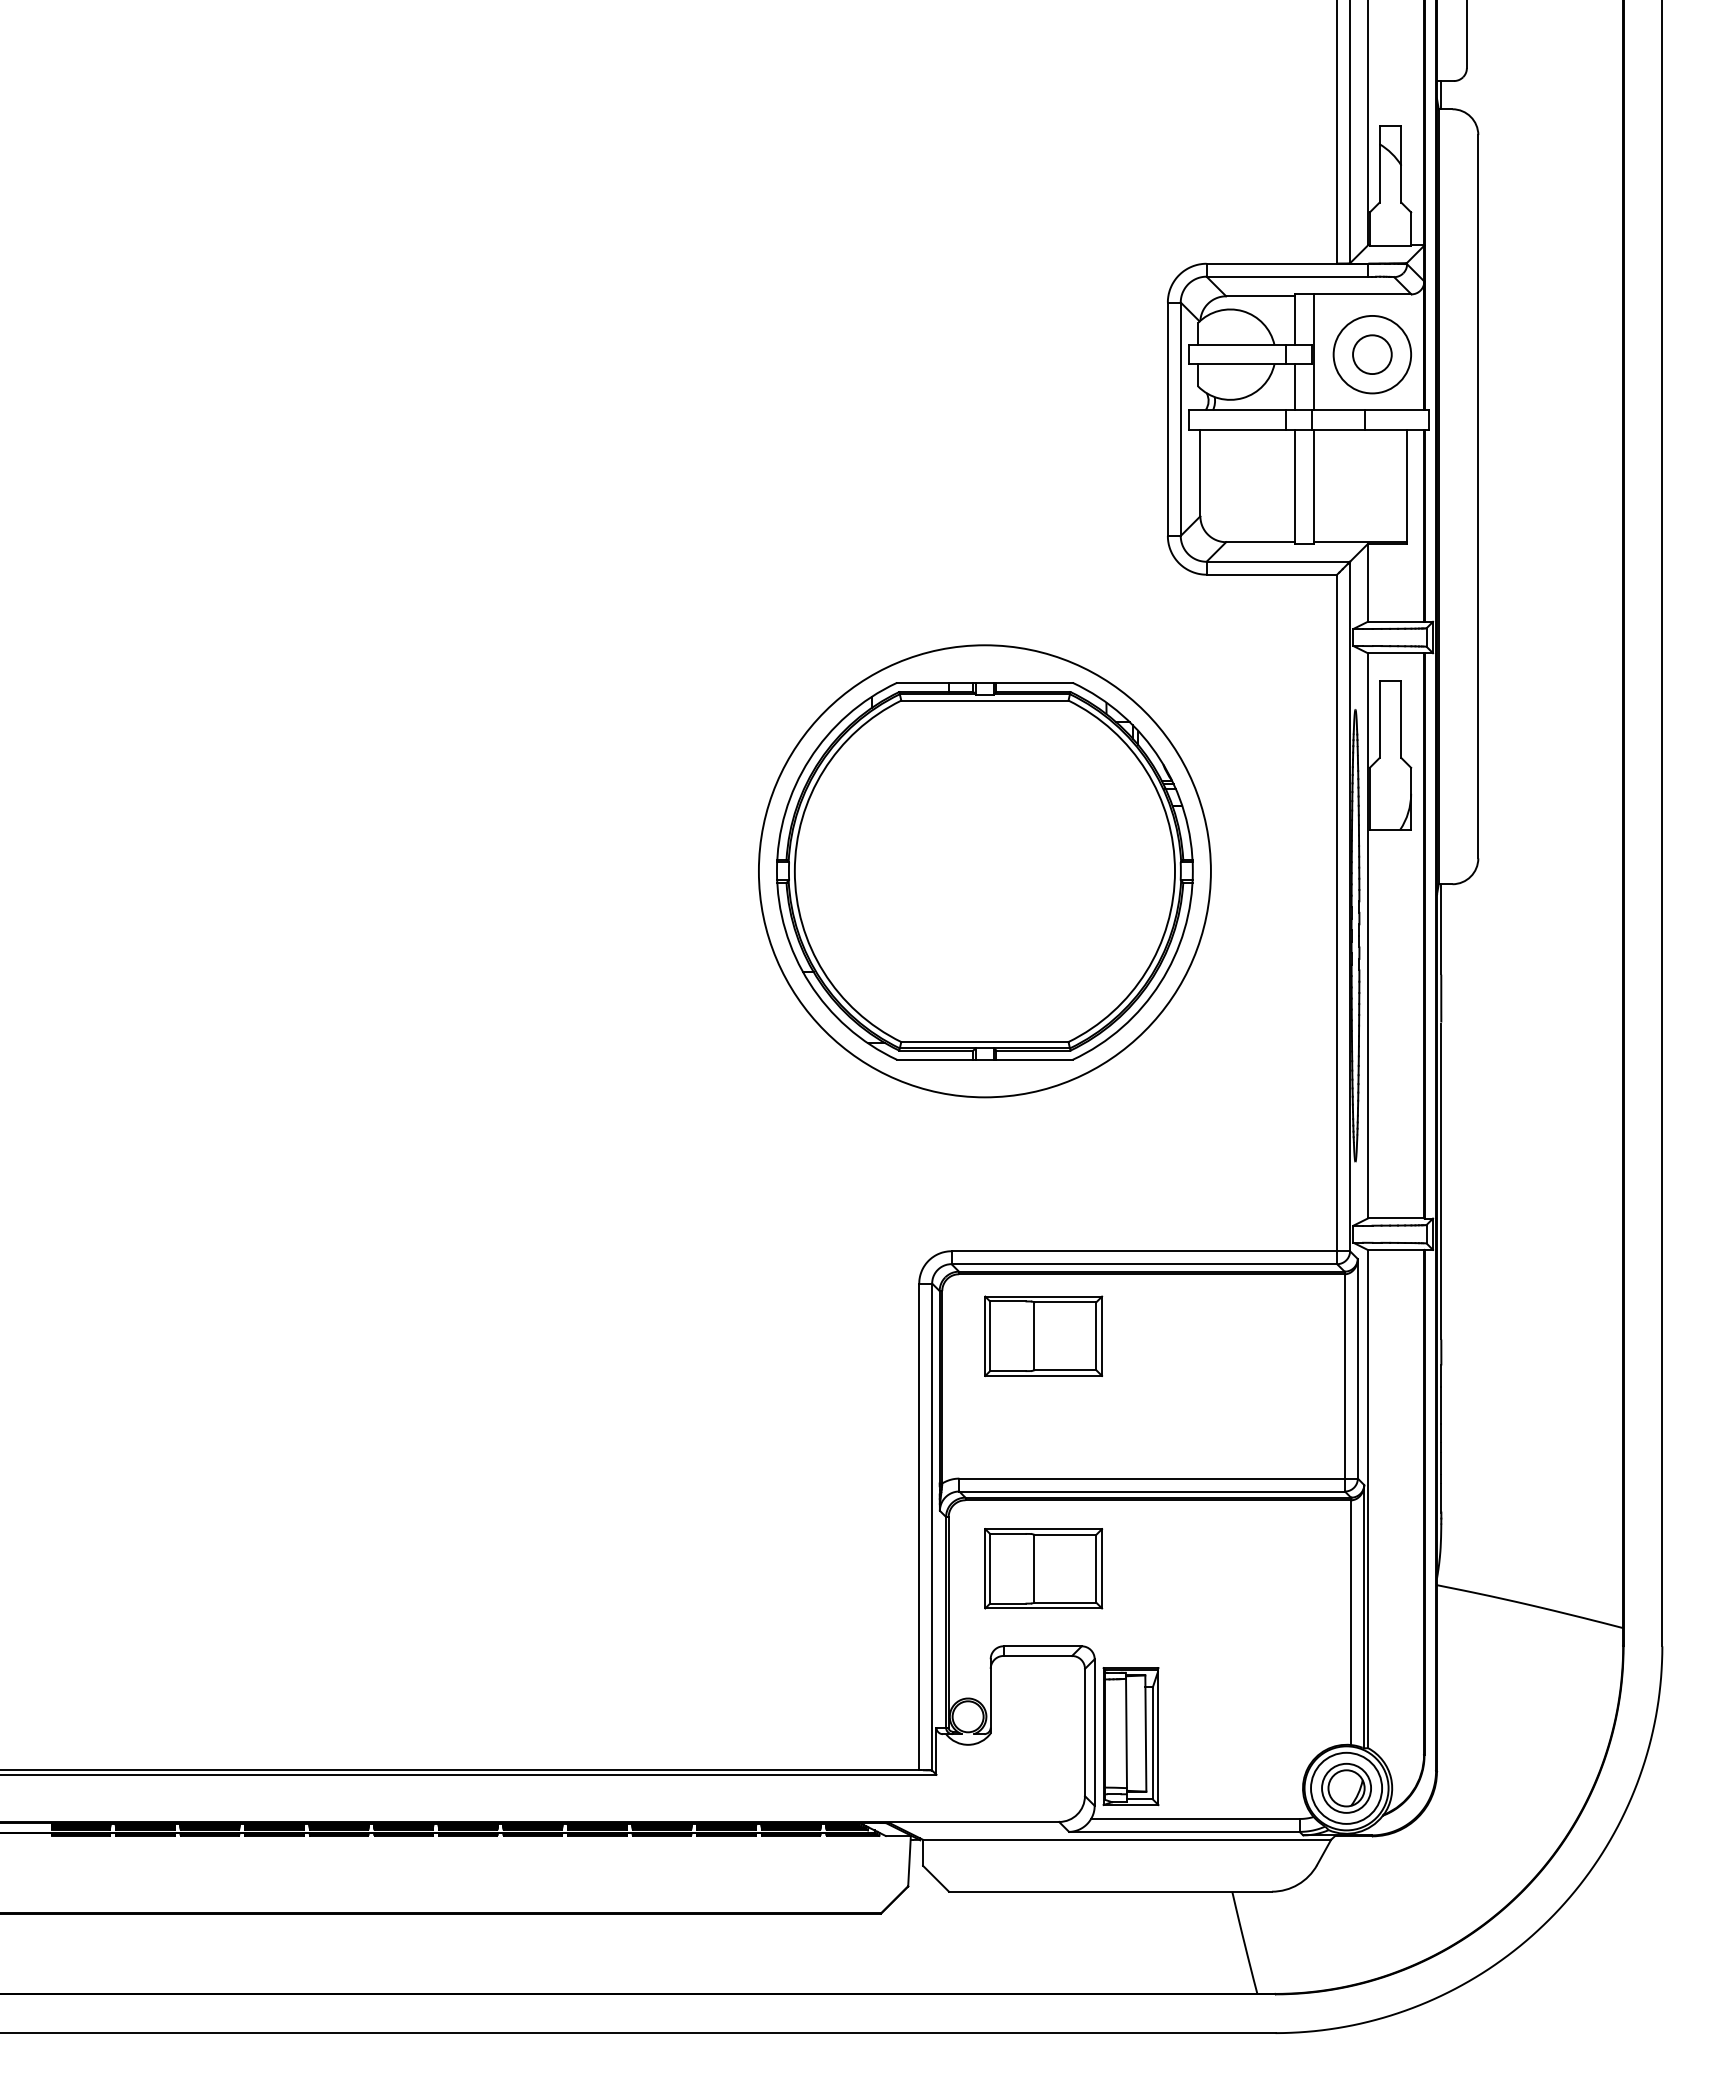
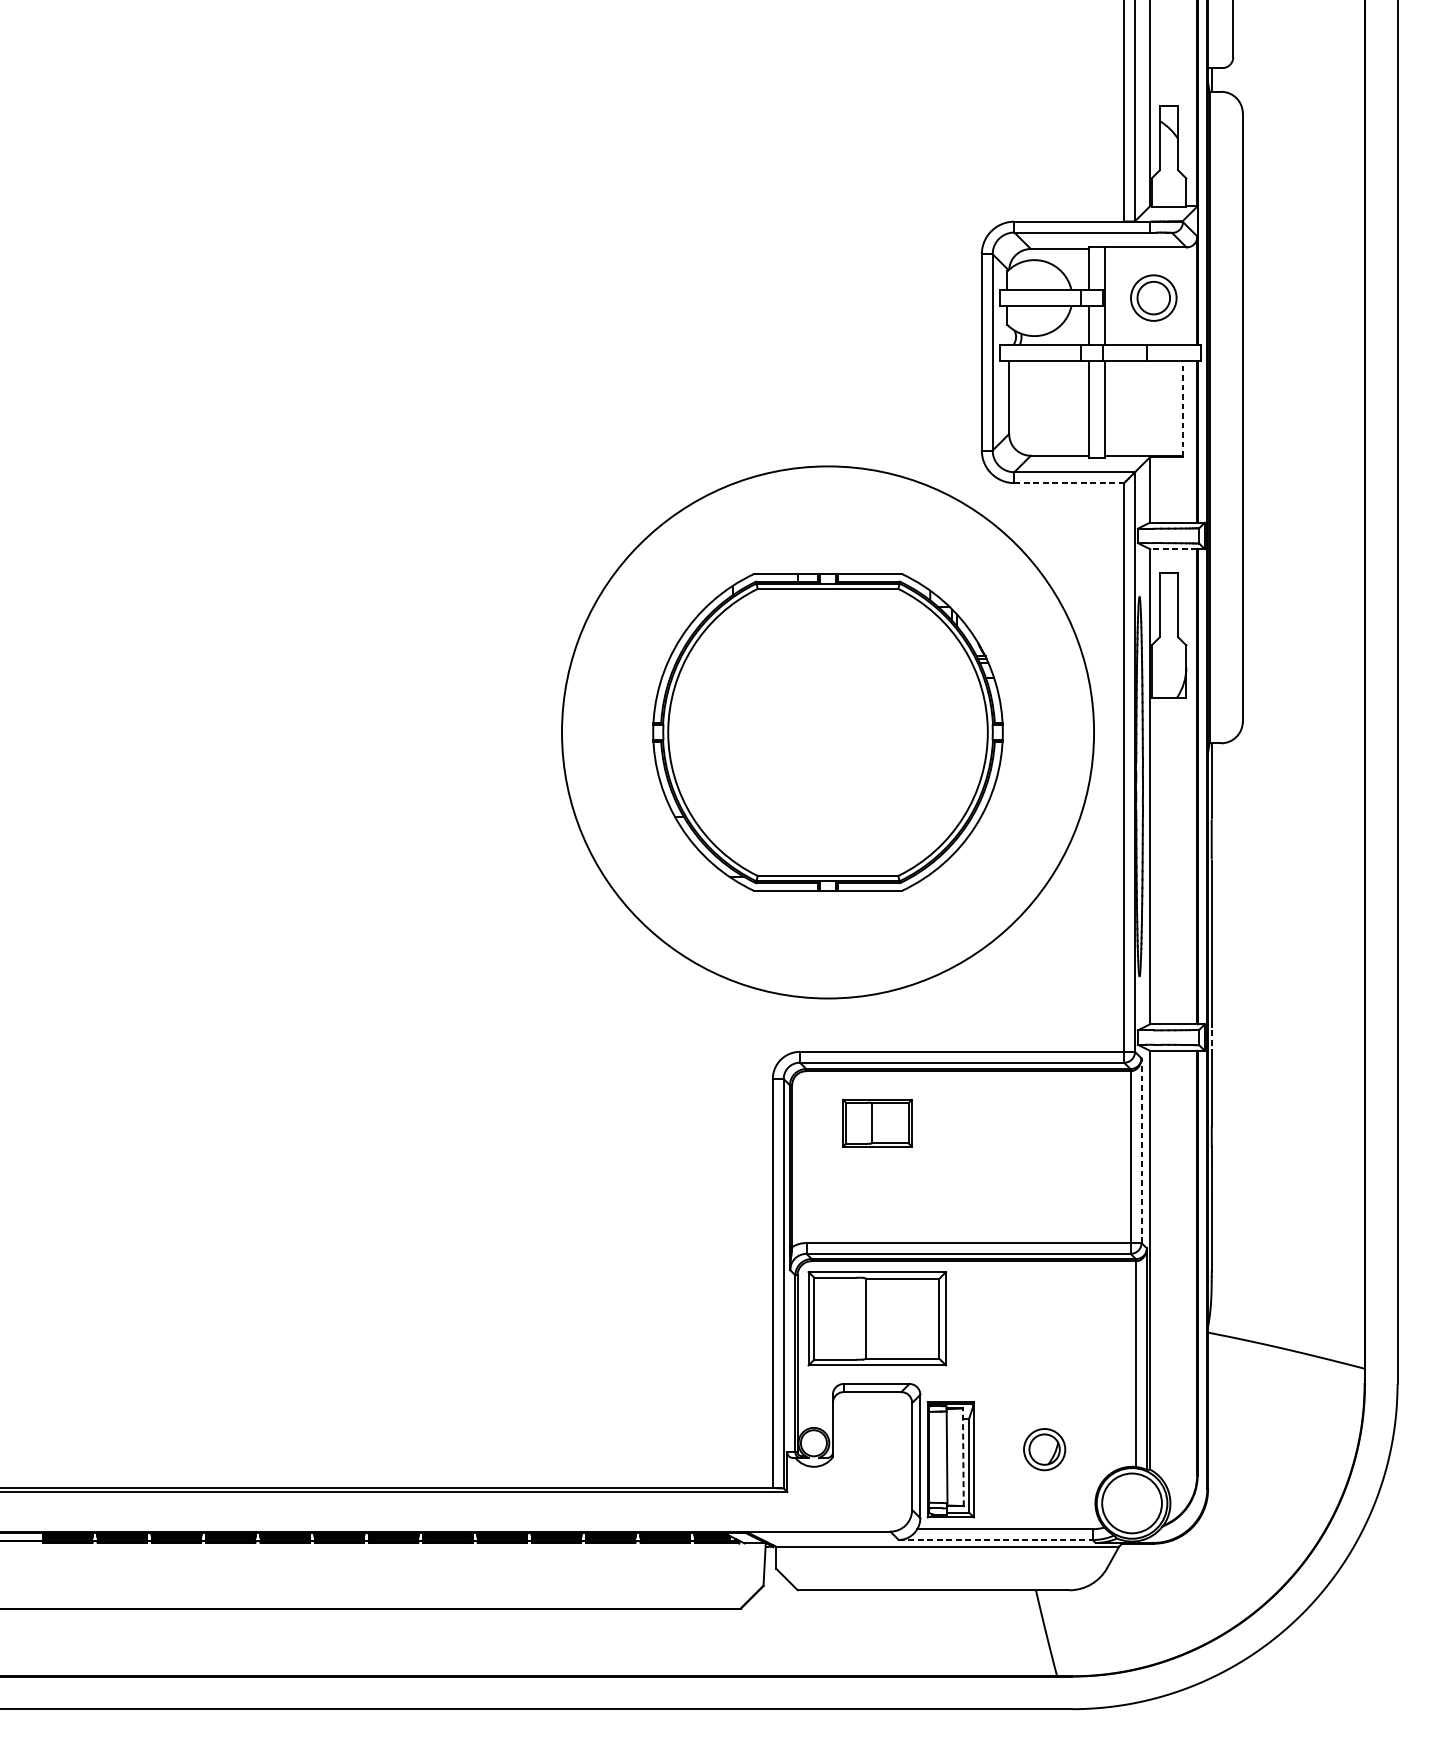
circle: (1372, 354) -> (1153, 297), size x0.7
line: (1407, 486) -> (1183, 408), solid -> dashed
line: (1272, 574) -> (1069, 482), solid -> dashed
line: (1396, 653) -> (1174, 549), solid -> dashed
circle: (984, 871) -> (827, 732), size x1.4
line: (1441, 1238) -> (1211, 1041), solid -> dashed
part: (1043, 1335) -> (877, 1122), size x0.7
line: (1357, 1368) -> (1141, 1150), solid -> dashed
part: (1043, 1568) -> (877, 1318), size x1.4
line: (1145, 1733) -> (963, 1457), solid -> dashed
part: (1346, 1788) -> (1044, 1449), moved
line: (1184, 1831) -> (995, 1539), solid -> dashed

